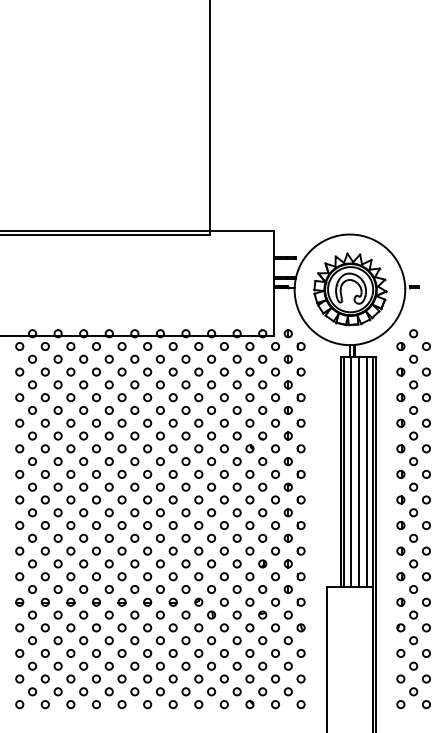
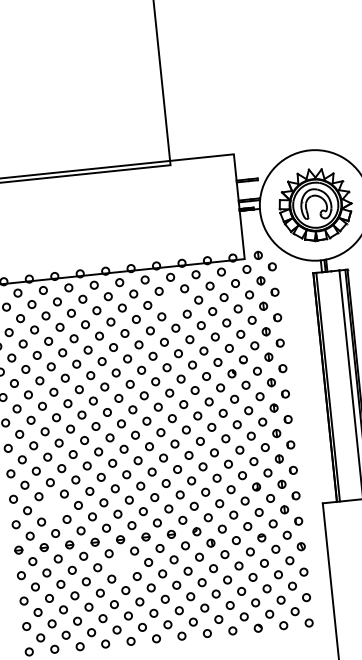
circle: (198, 371) -> (172, 302), removed
line: (350, 471) -> (334, 386), removed
line: (359, 471) -> (343, 385), removed
circle: (57, 563) -> (52, 507), removed
circle: (121, 627) -> (122, 564), removed

